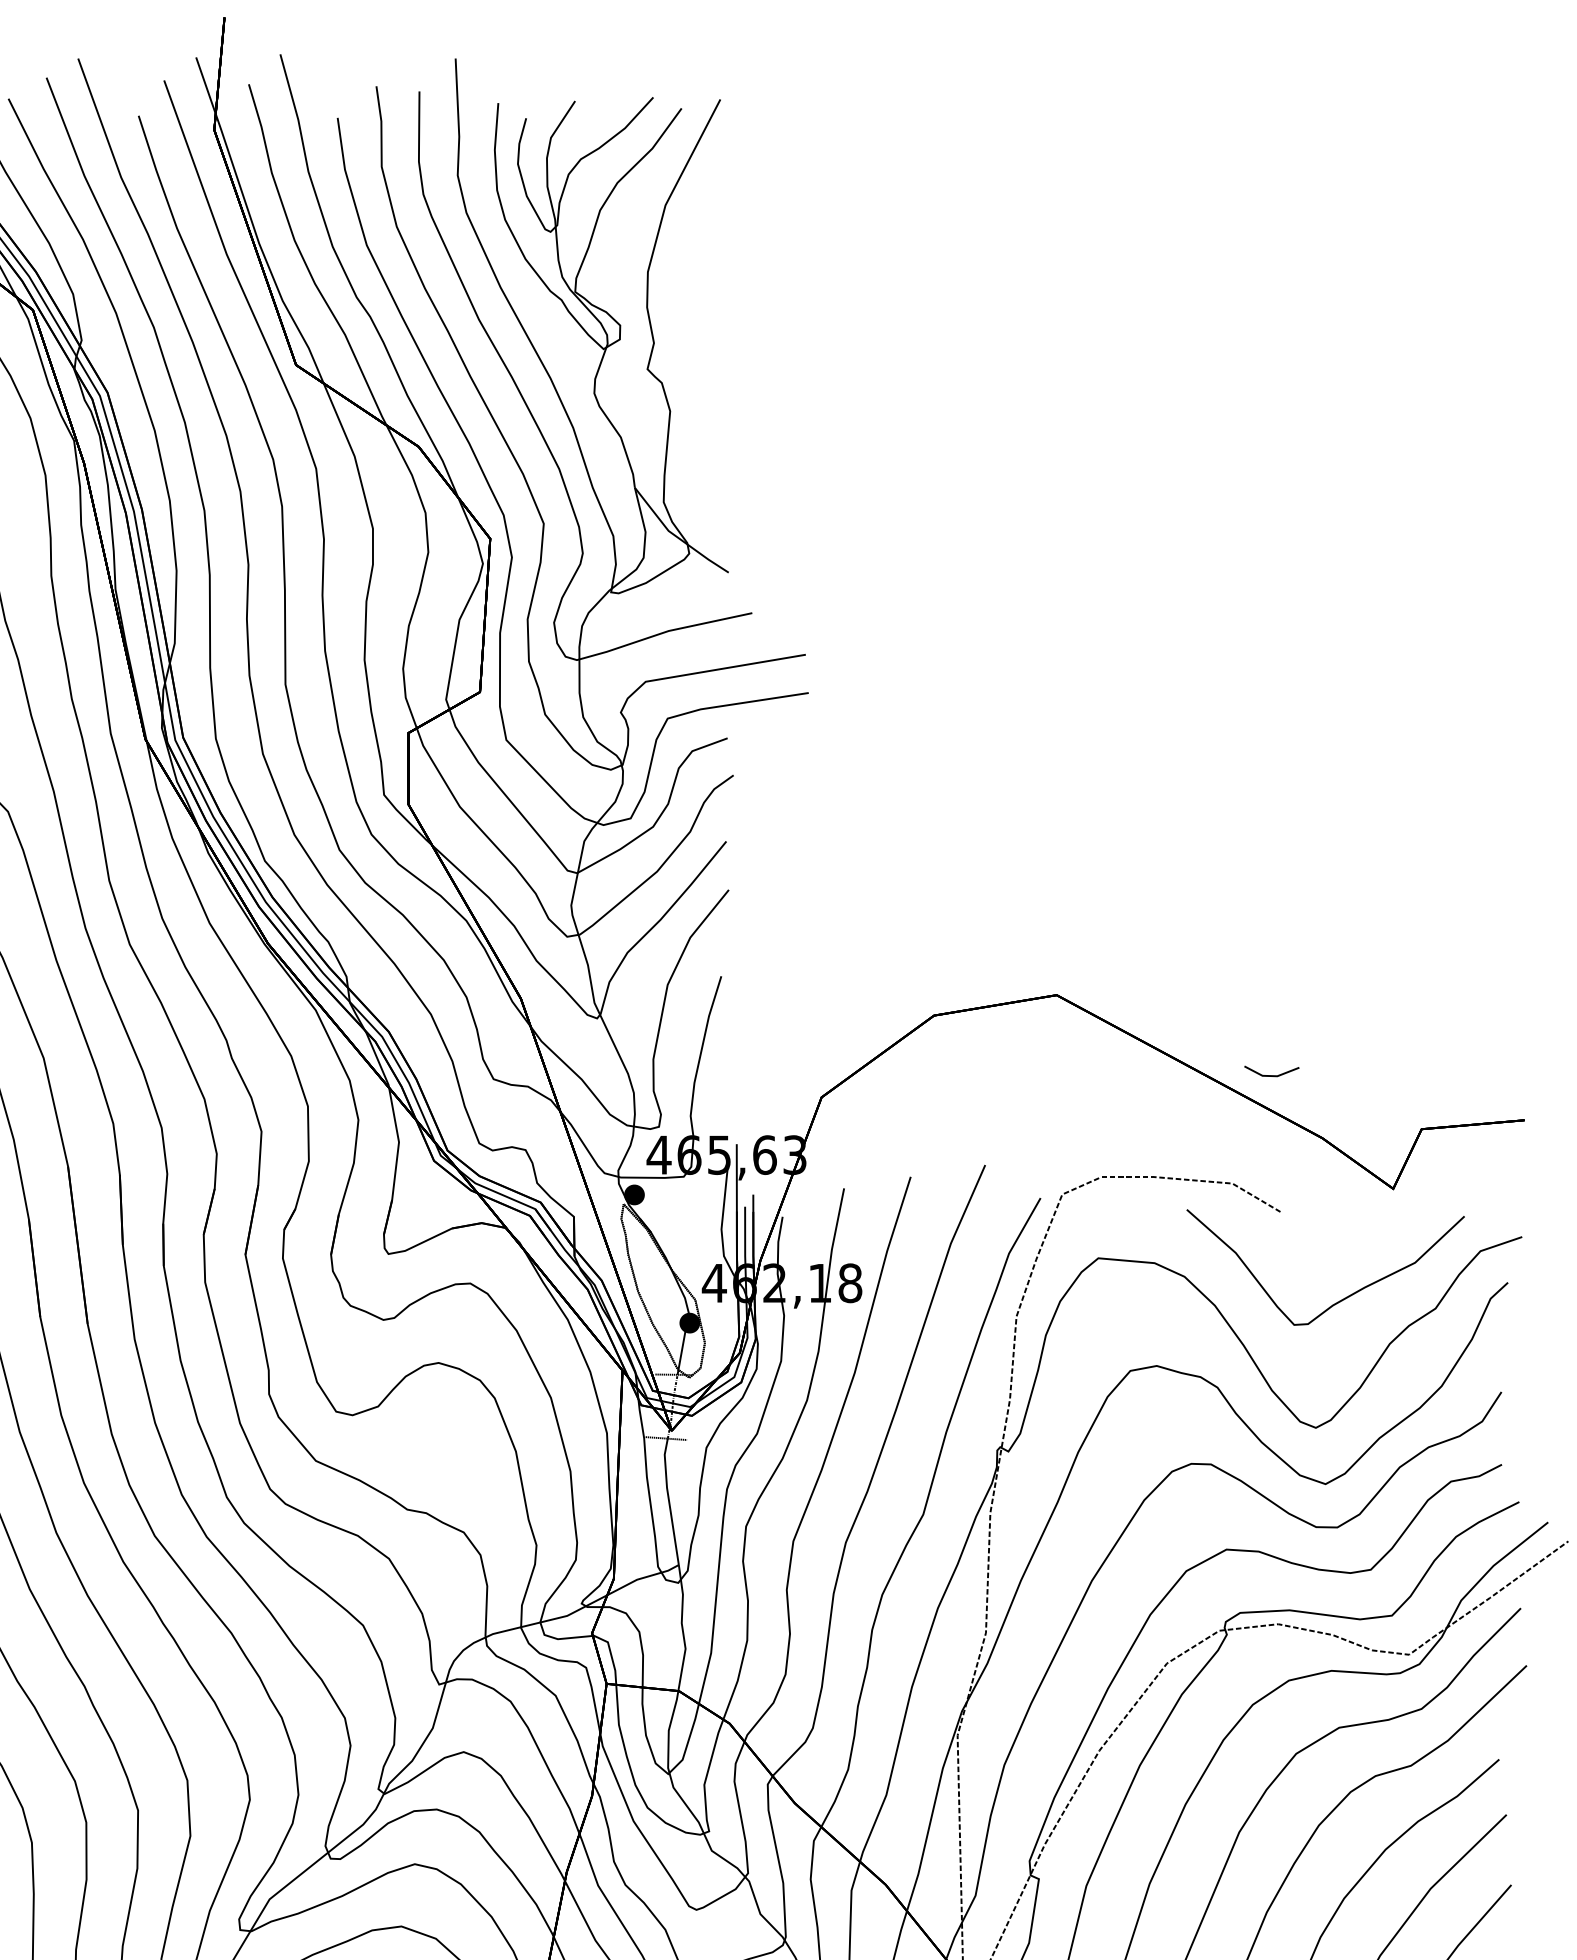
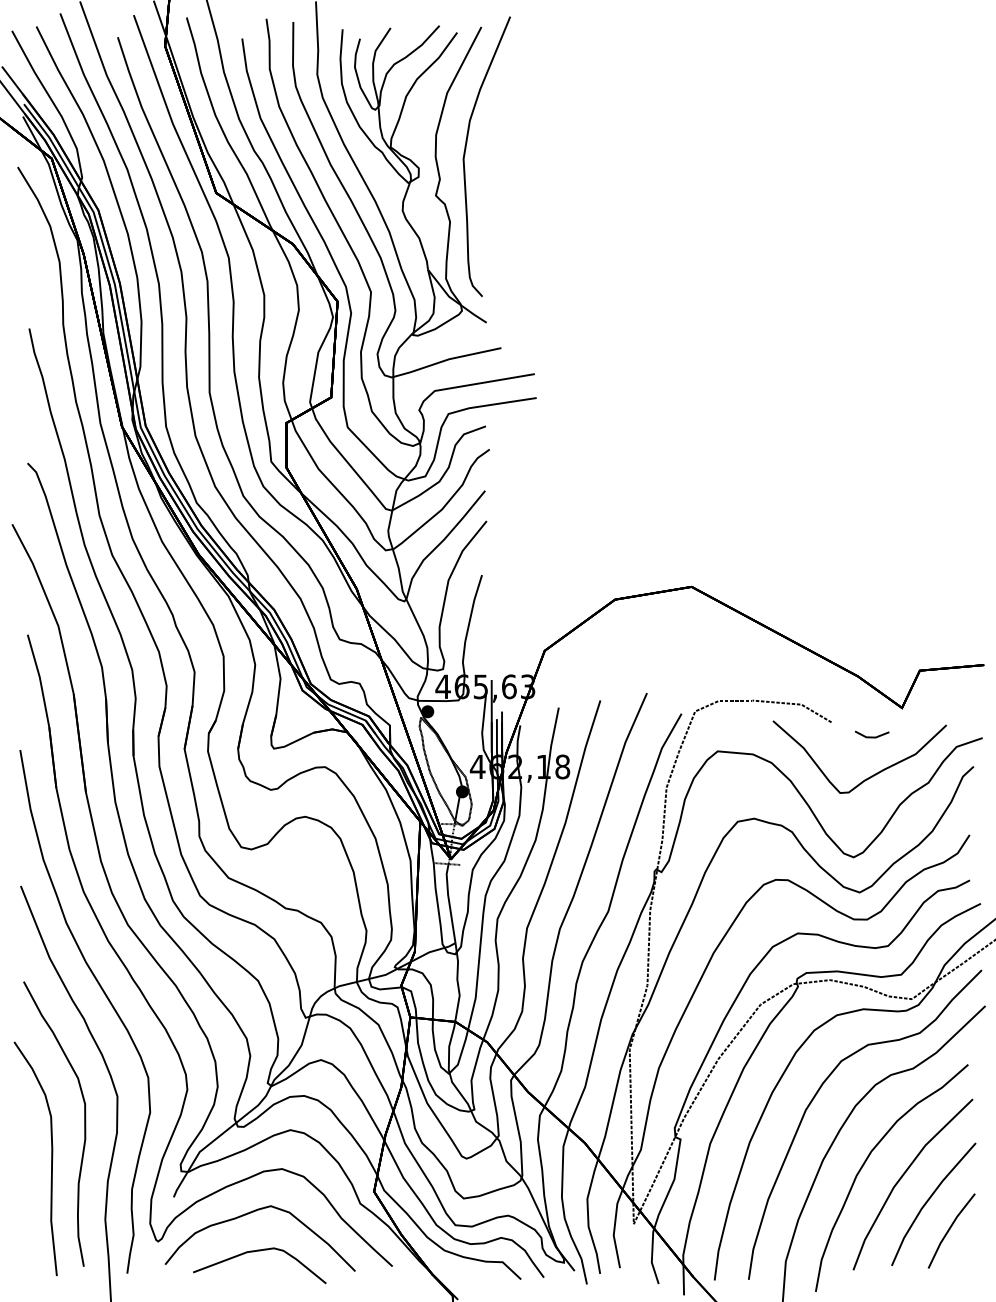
curve: (694, 305) -> (465, 155), added
line: (1272, 1074) -> (872, 736), moved

